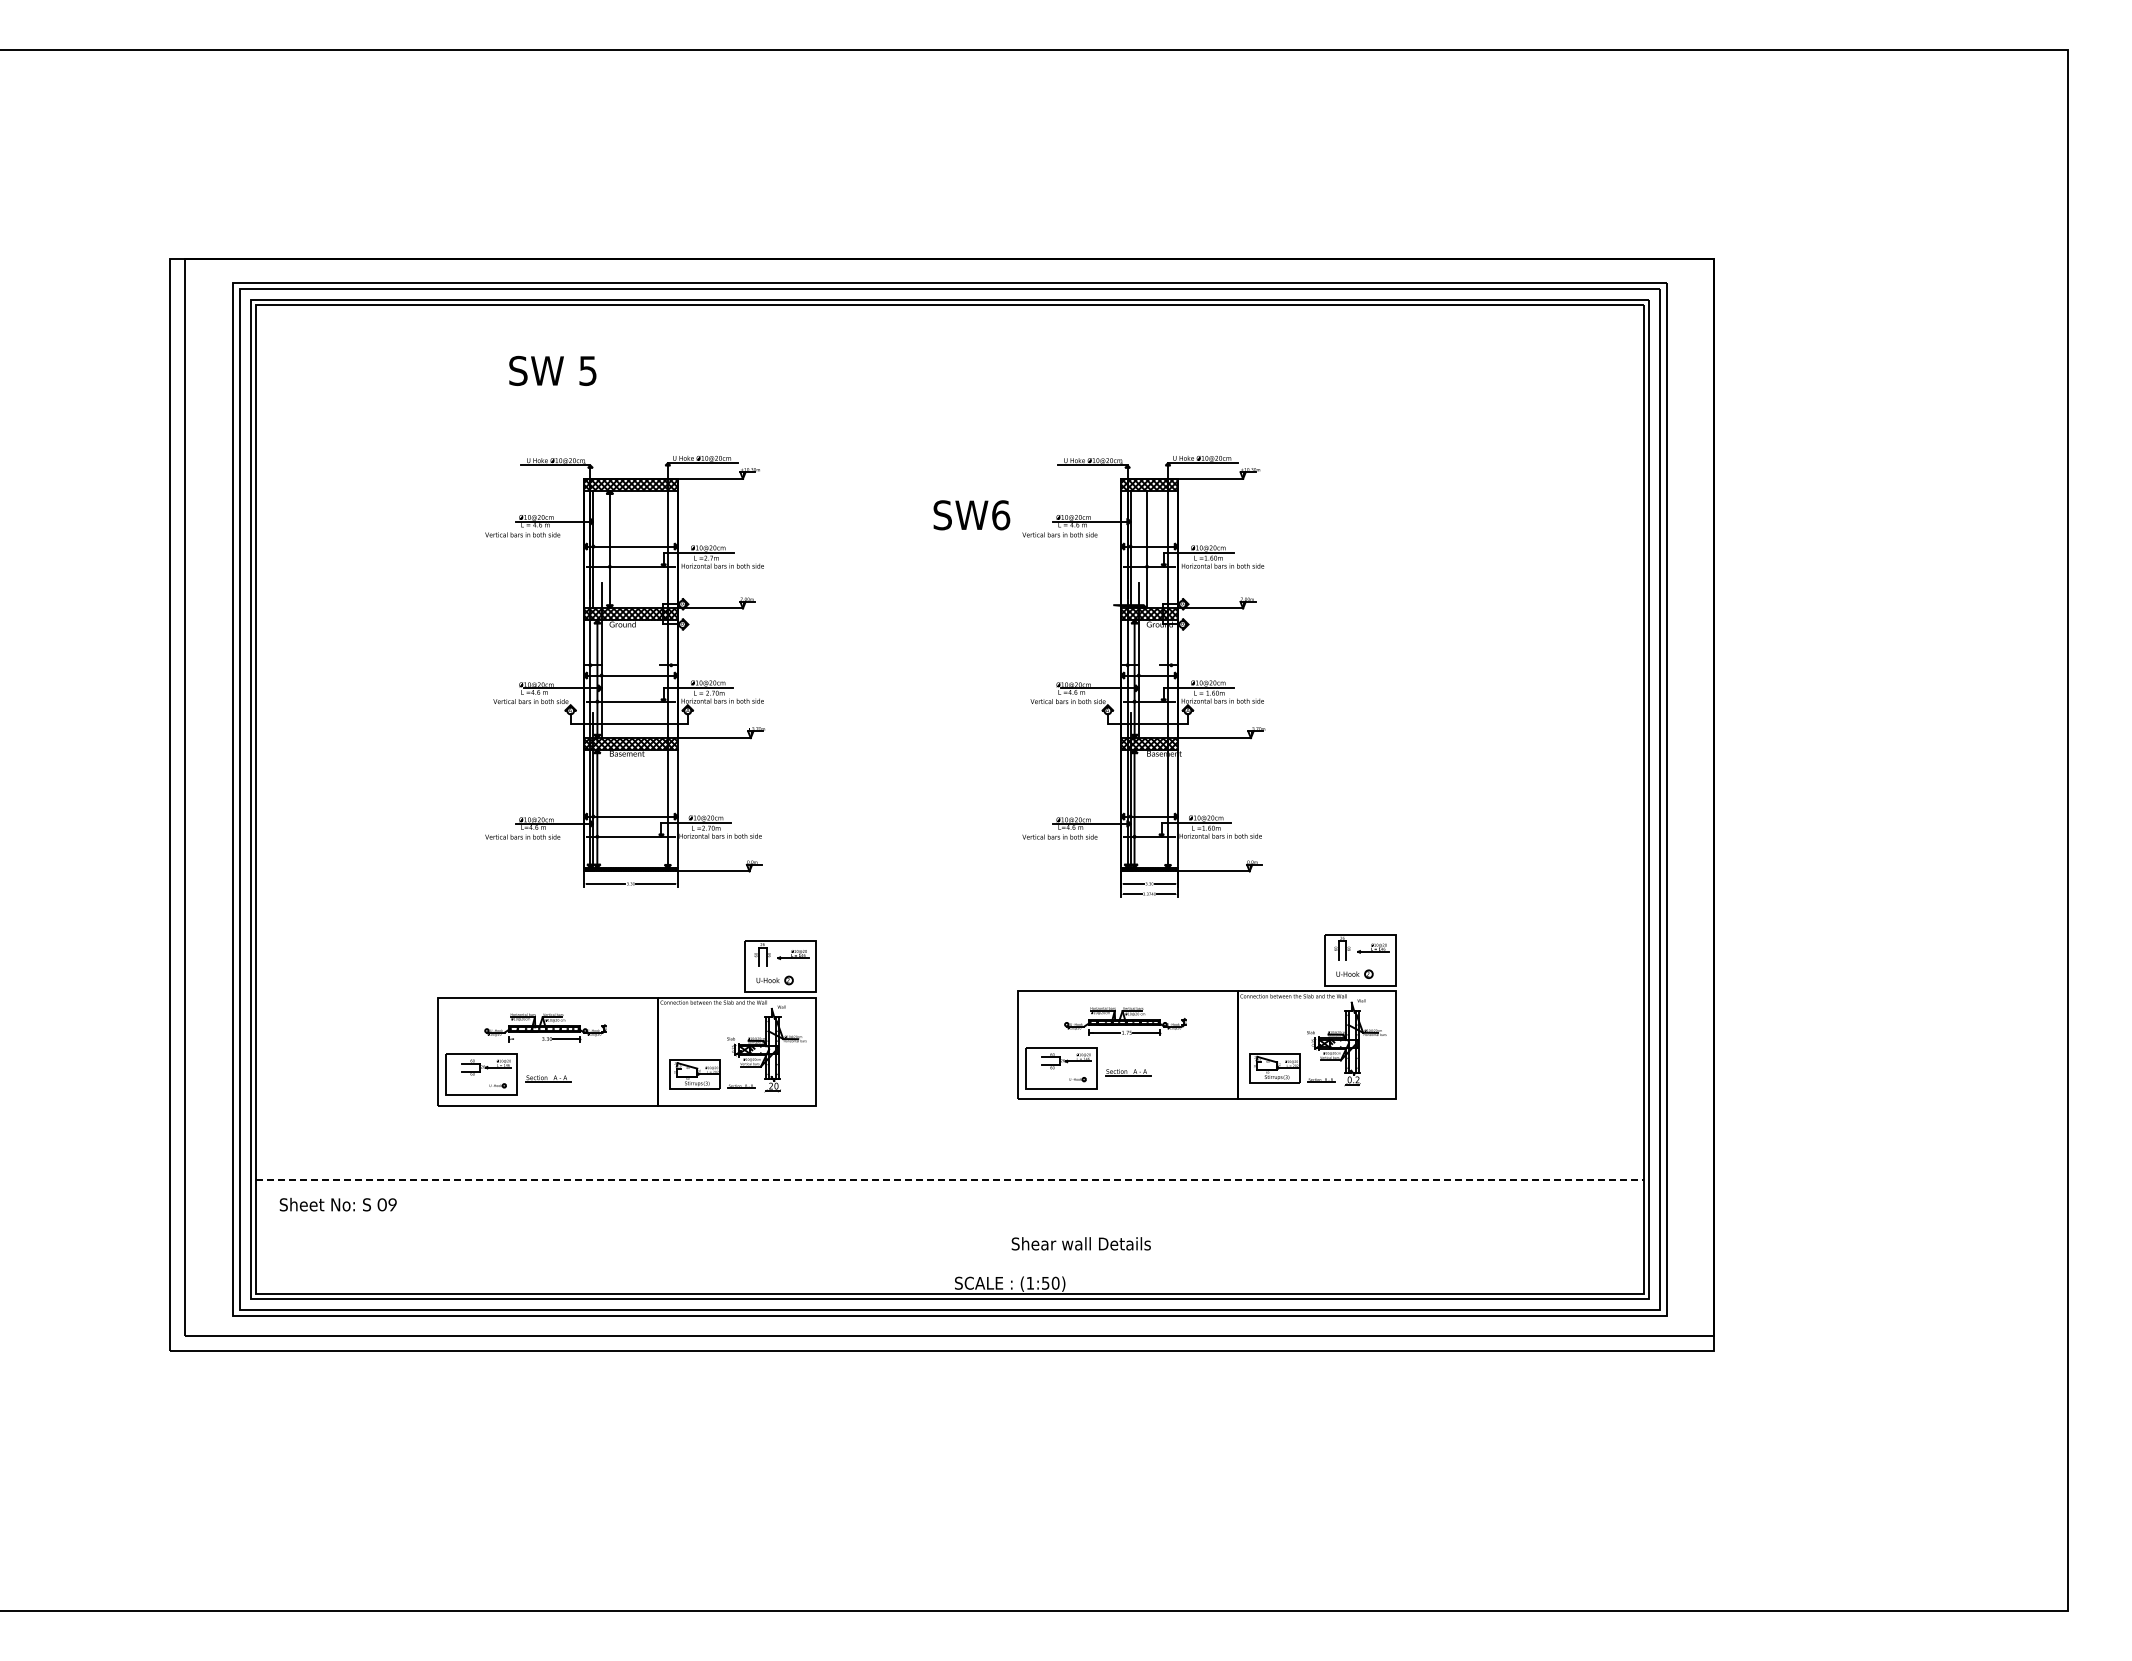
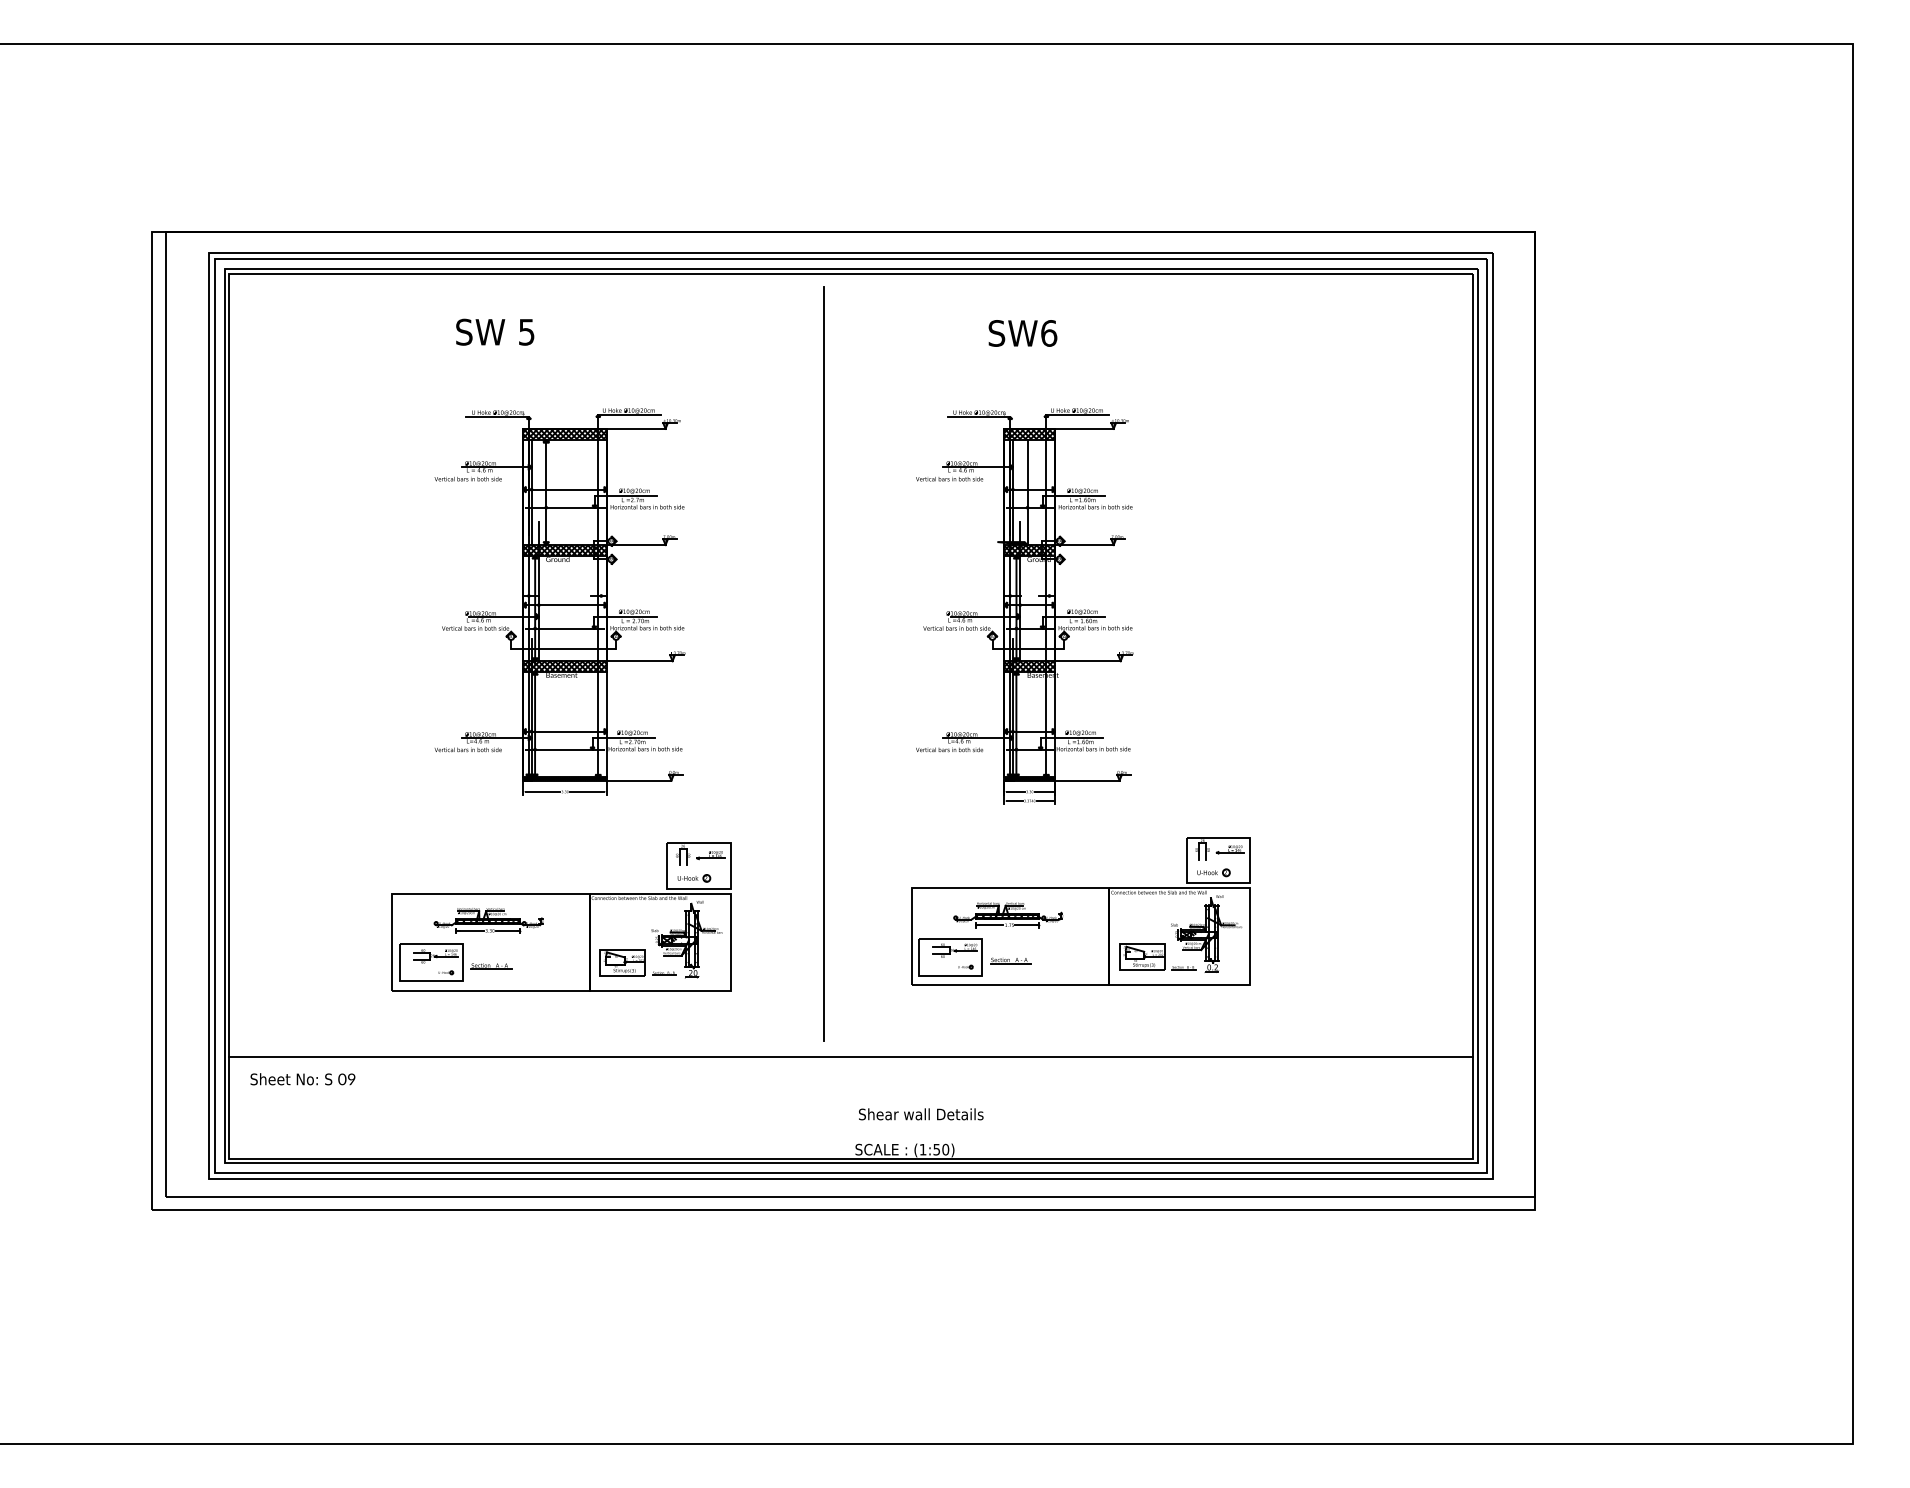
text: (971, 515) -> (1022, 333), moved
line: (920, 741) -> (824, 664), added
line: (524, 1039) -> (469, 931), added
line: (950, 1179) -> (851, 1056), dashed -> solid
text: (1080, 1243) -> (920, 1114), moved

